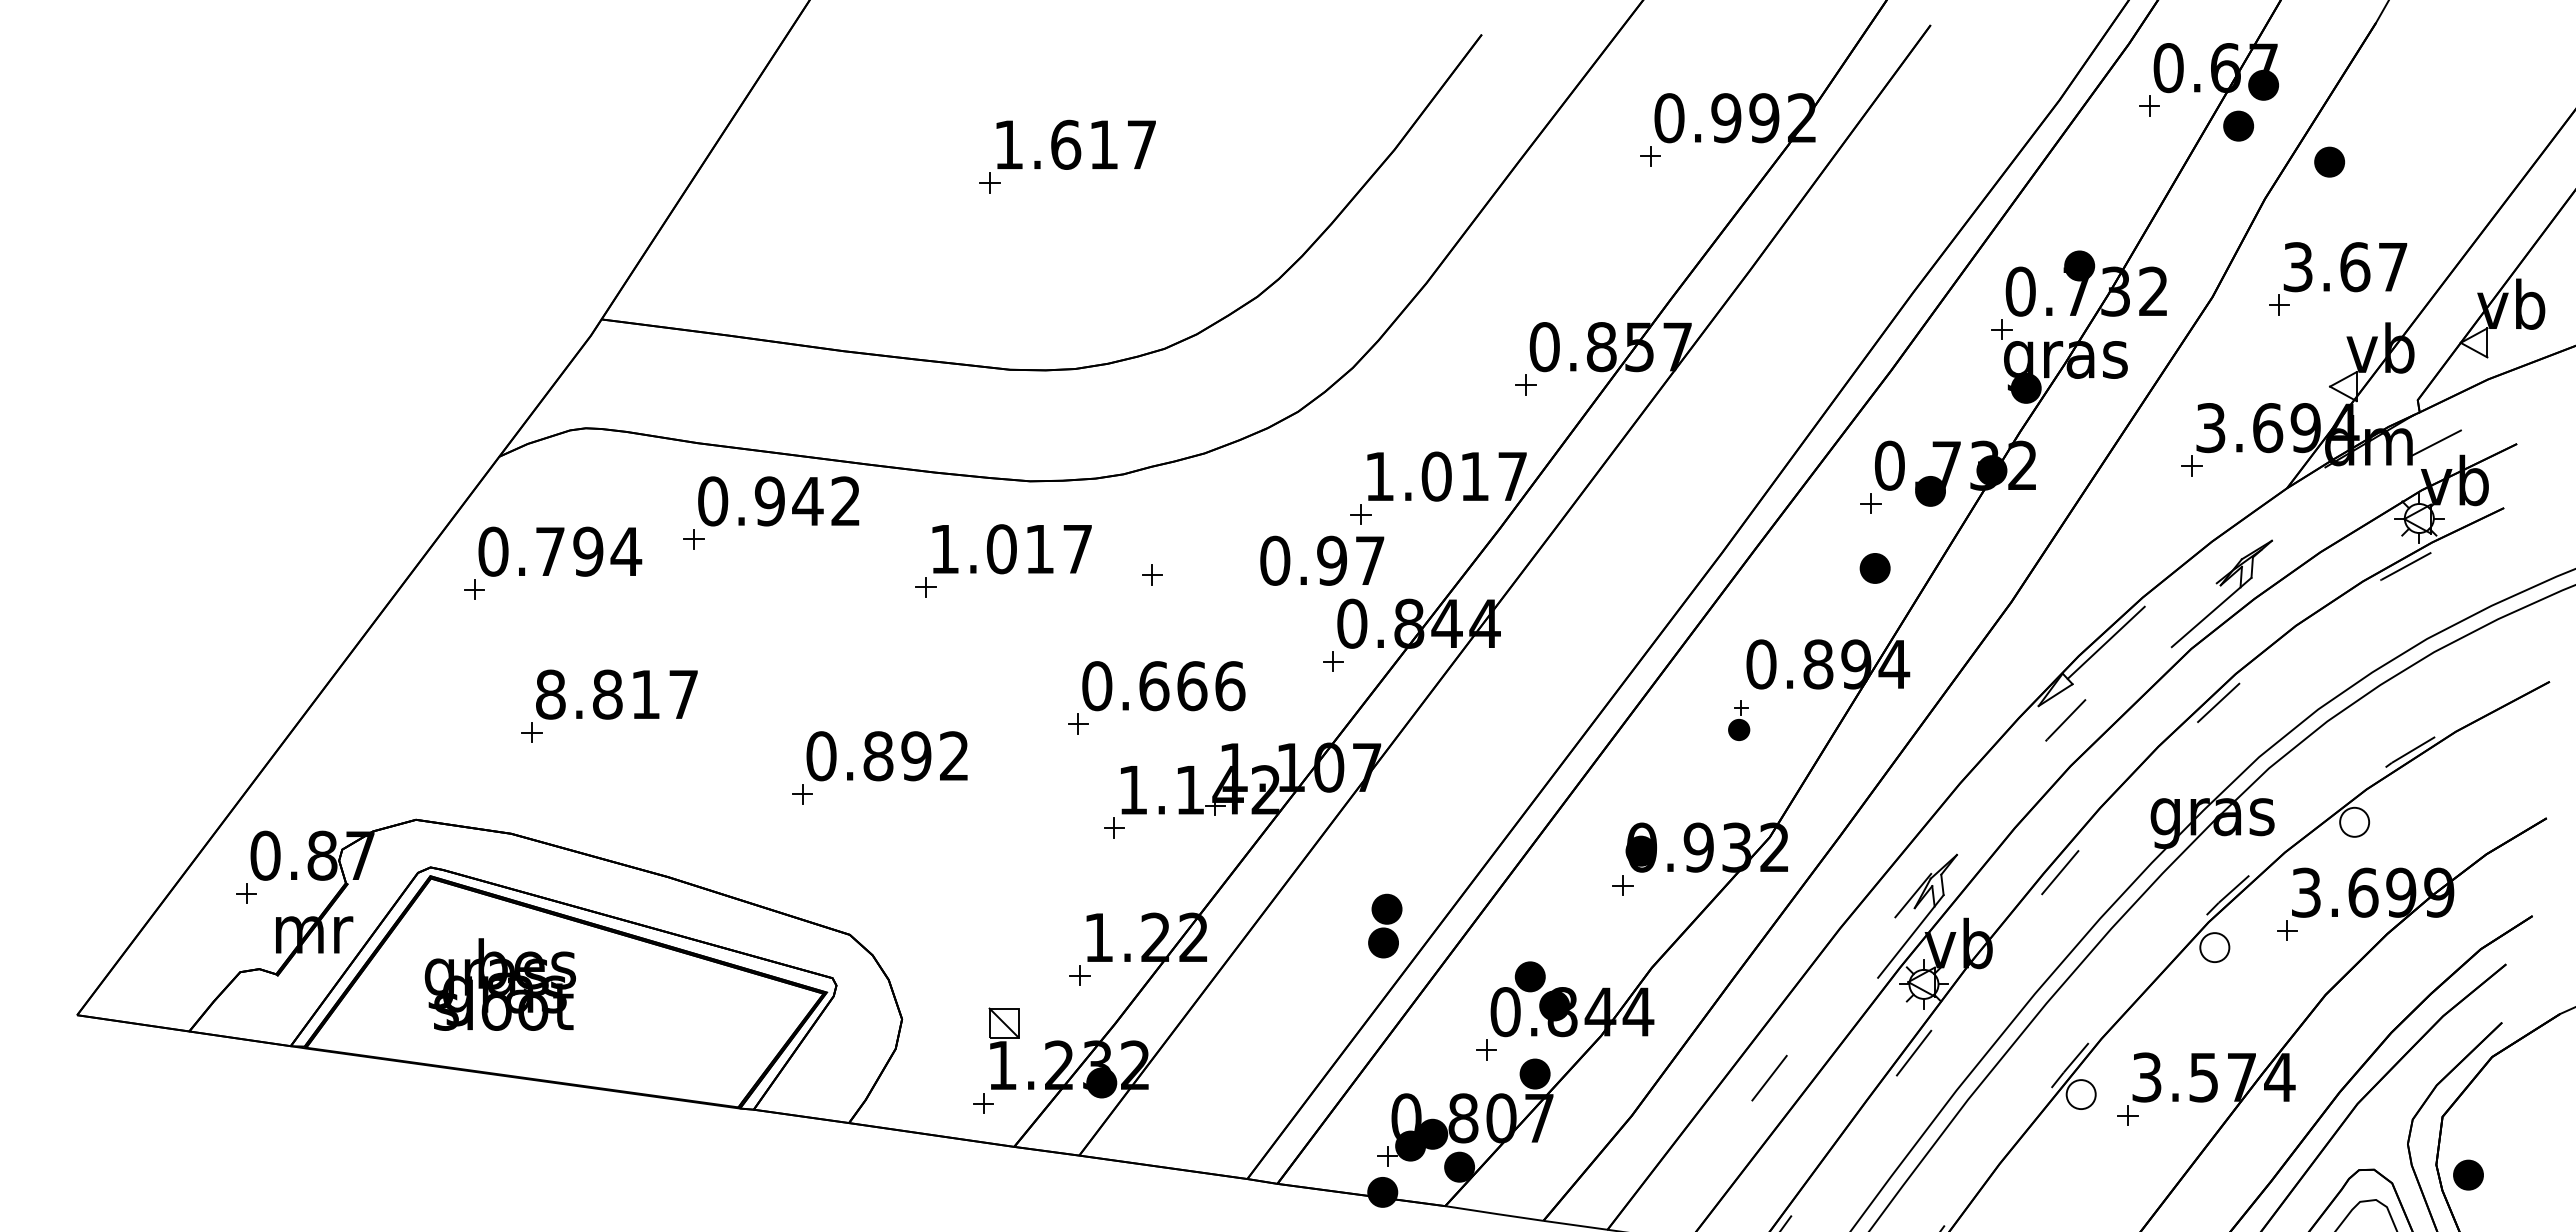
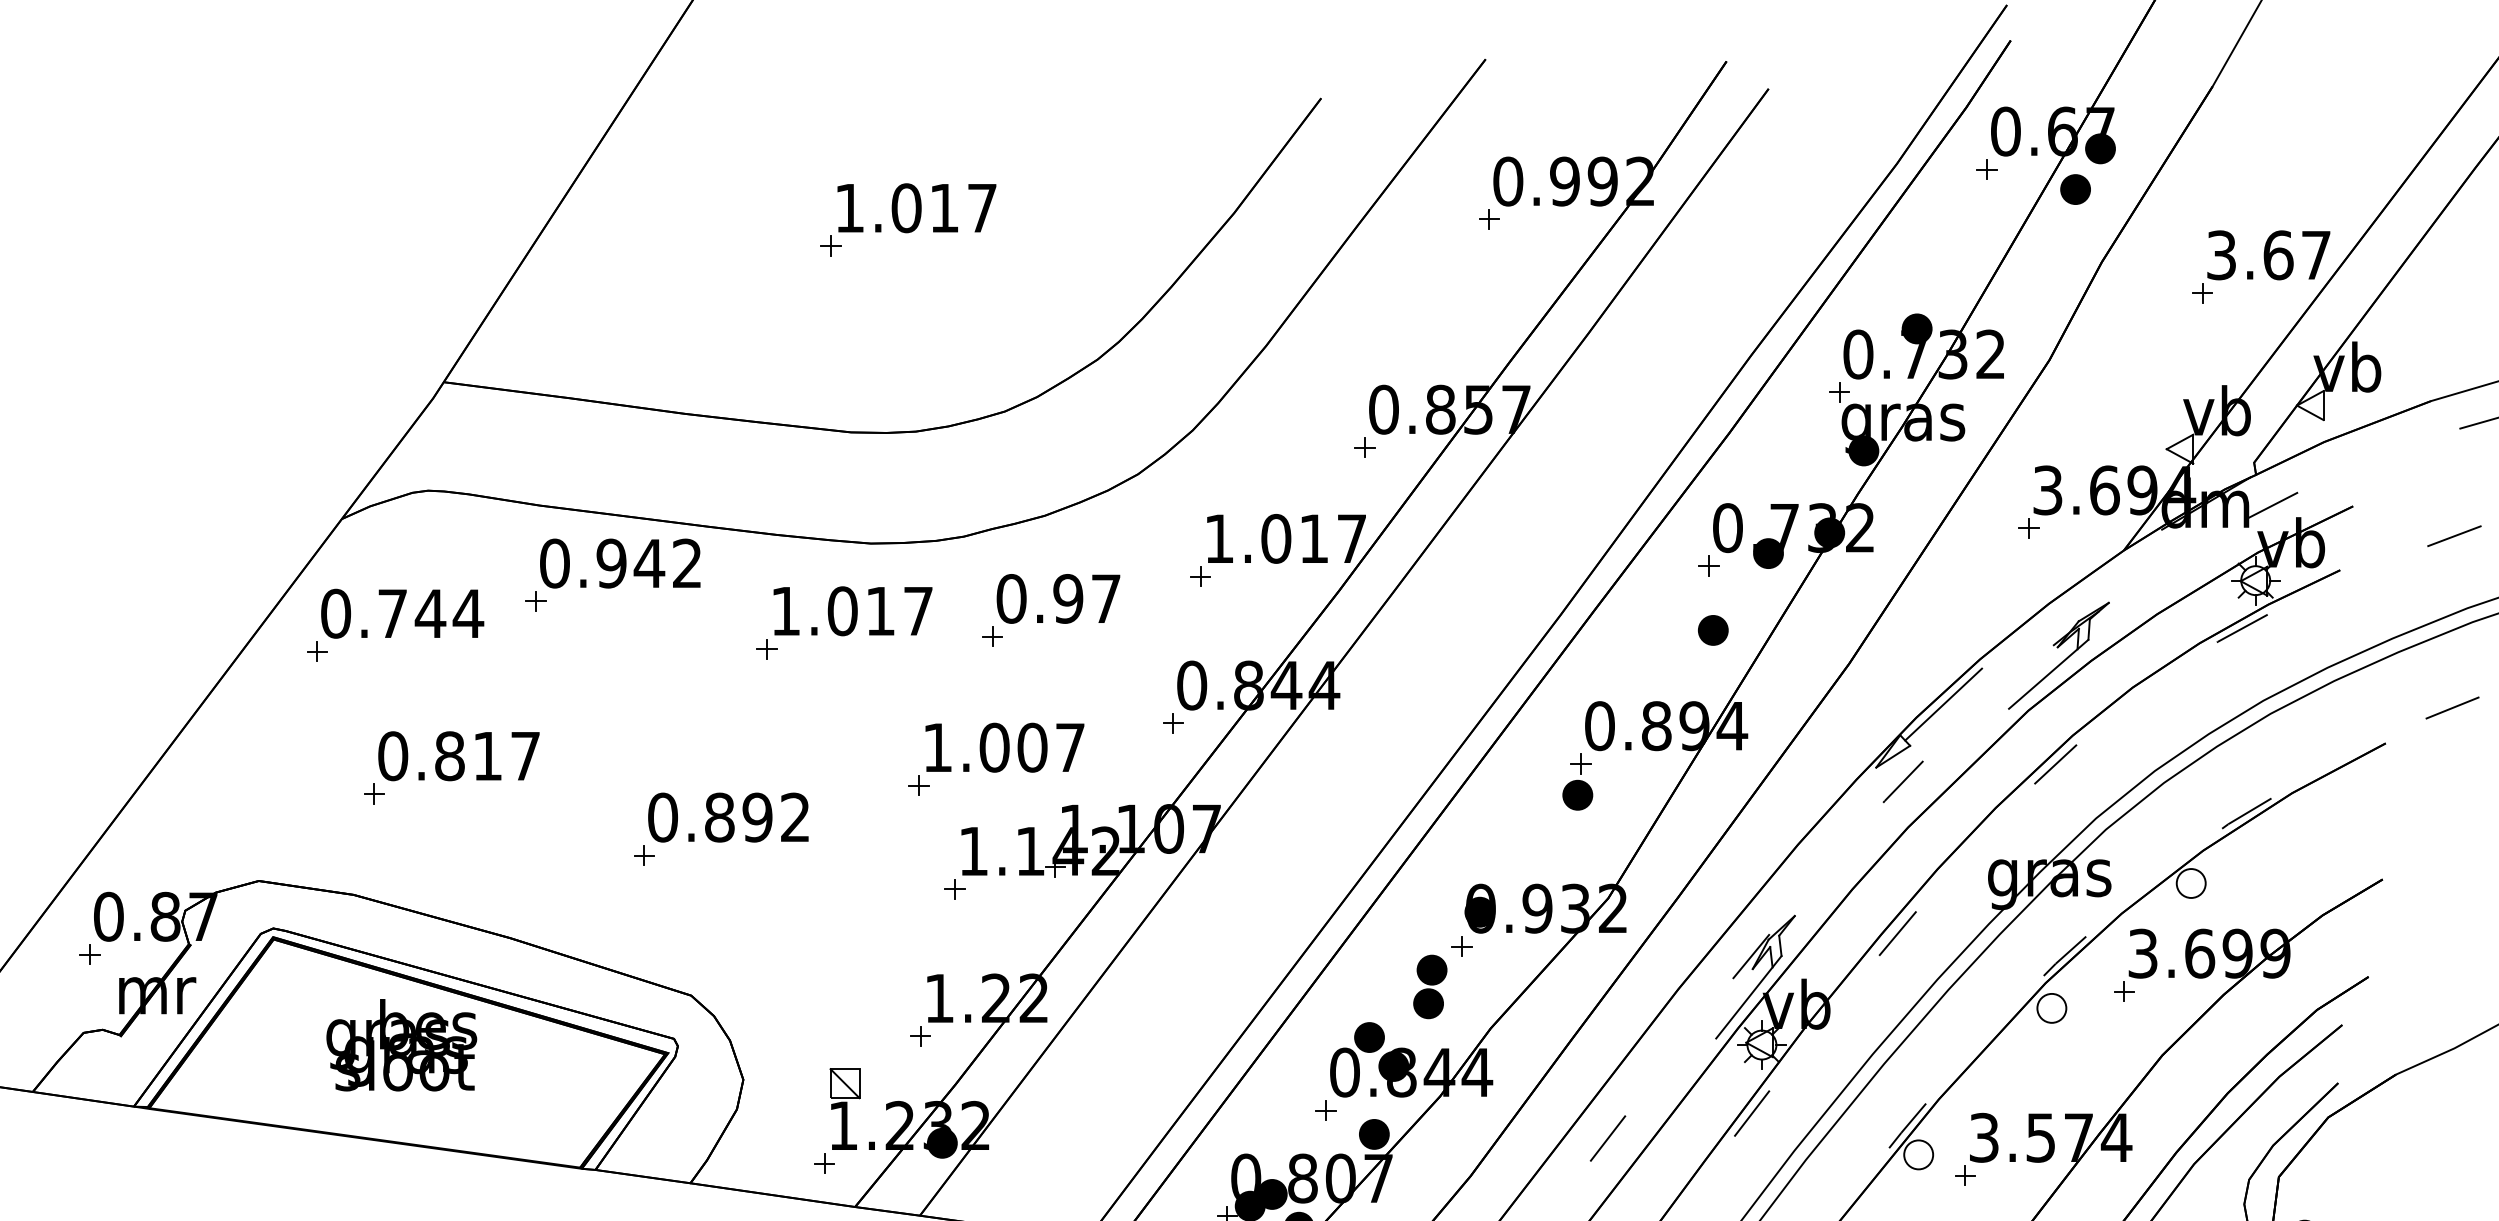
text: (1066, 144) -> (907, 207), 1.617 -> 1.017
part: (2329, 161) -> (2166, 224), removed
part: (2338, 278) -> (2261, 266), moved
text: (588, 551) -> (430, 613), 0.794 -> 0.744
text: (1322, 560) -> (1058, 598), moved
text: (1163, 686) -> (1003, 748), 0.666 -> 1.007
text: (550, 694) -> (392, 756), 8.817 -> 0.817
part: (1738, 720) -> (1577, 781), size x1.43
part: (1385, 925) -> (1430, 986), moved
text: (499, 984) -> (400, 1045), moved

